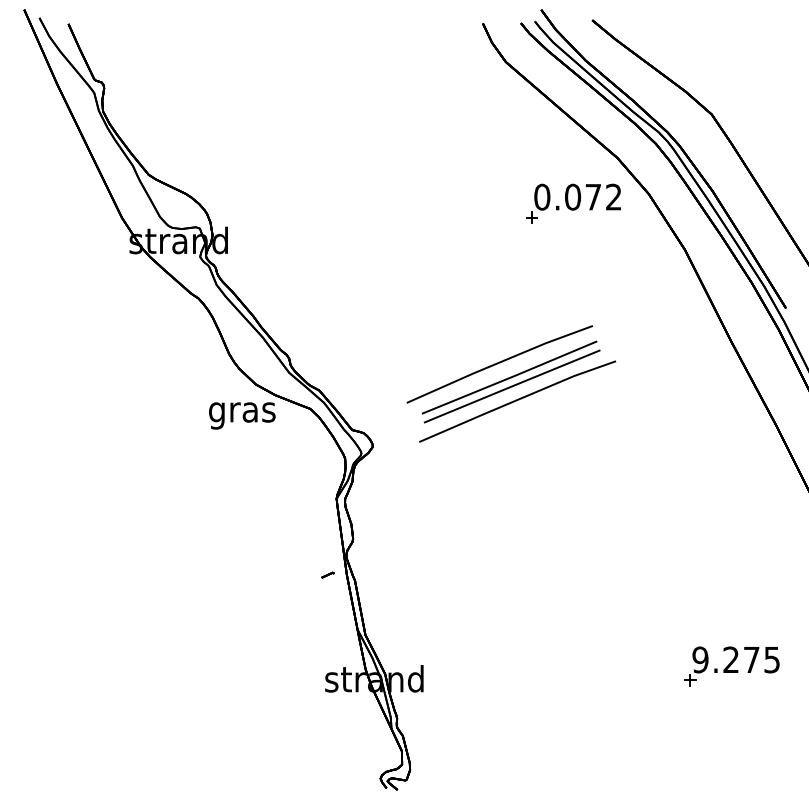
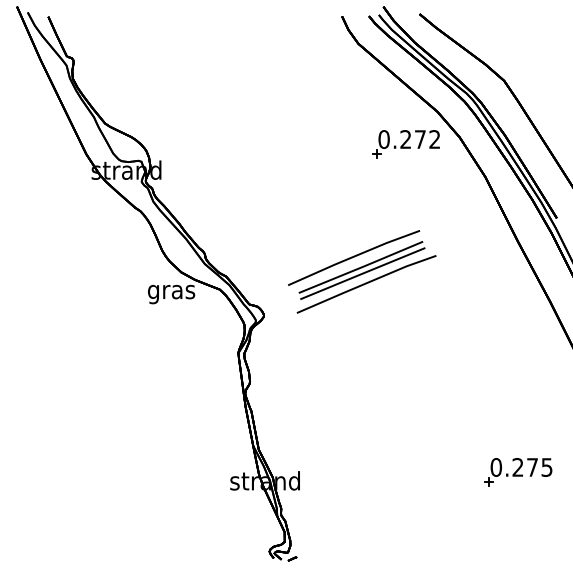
text: (573, 196) -> (406, 139), 0.072 -> 0.272
part: (327, 574) -> (292, 558), moved
text: (700, 659) -> (496, 467), 9.275 -> 0.275

